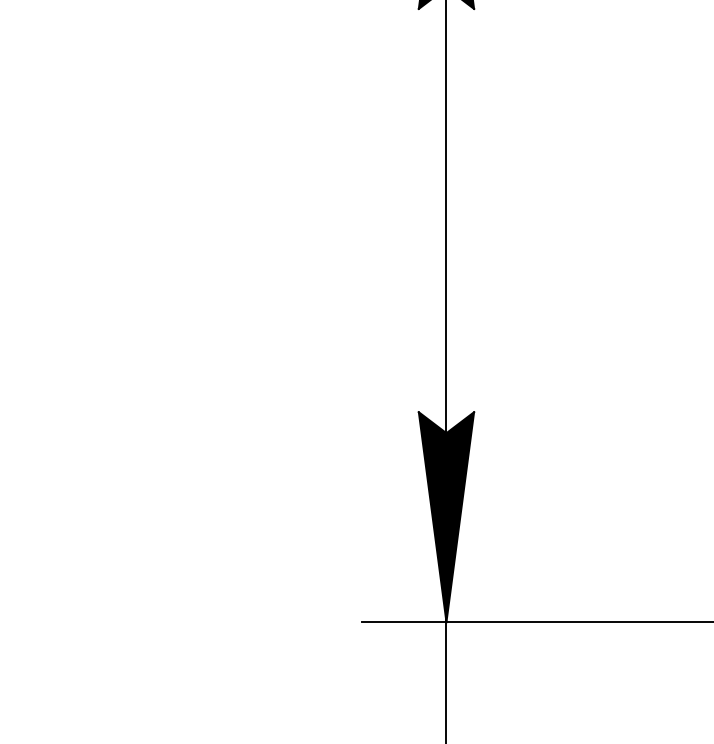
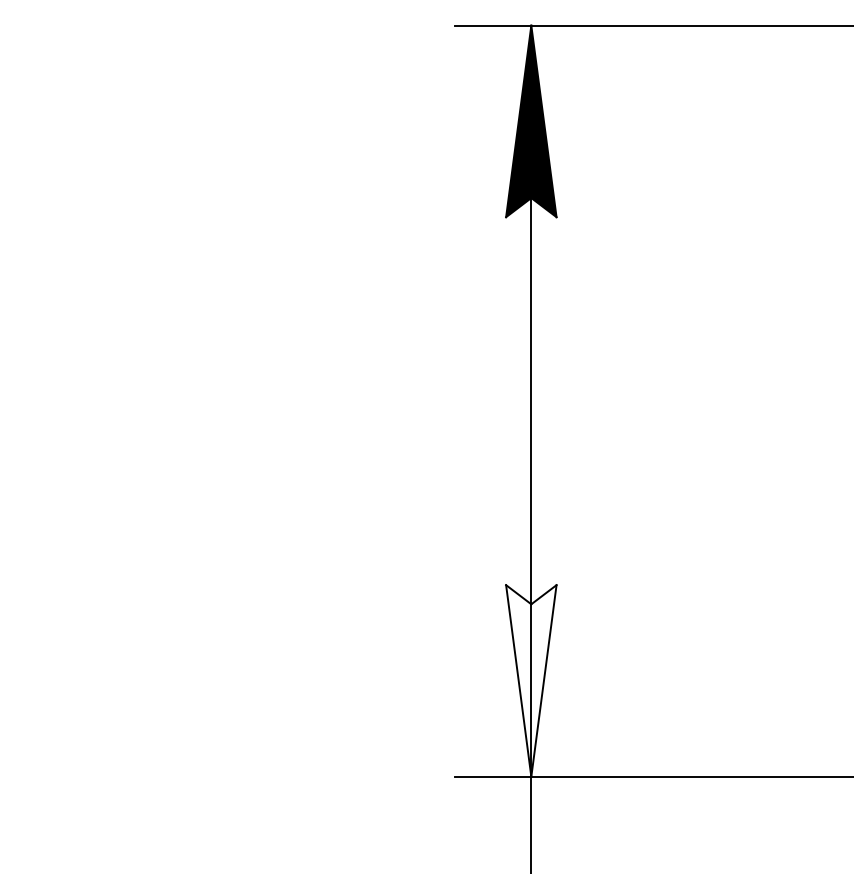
fill: (446, 516) -> (531, 680), removed

